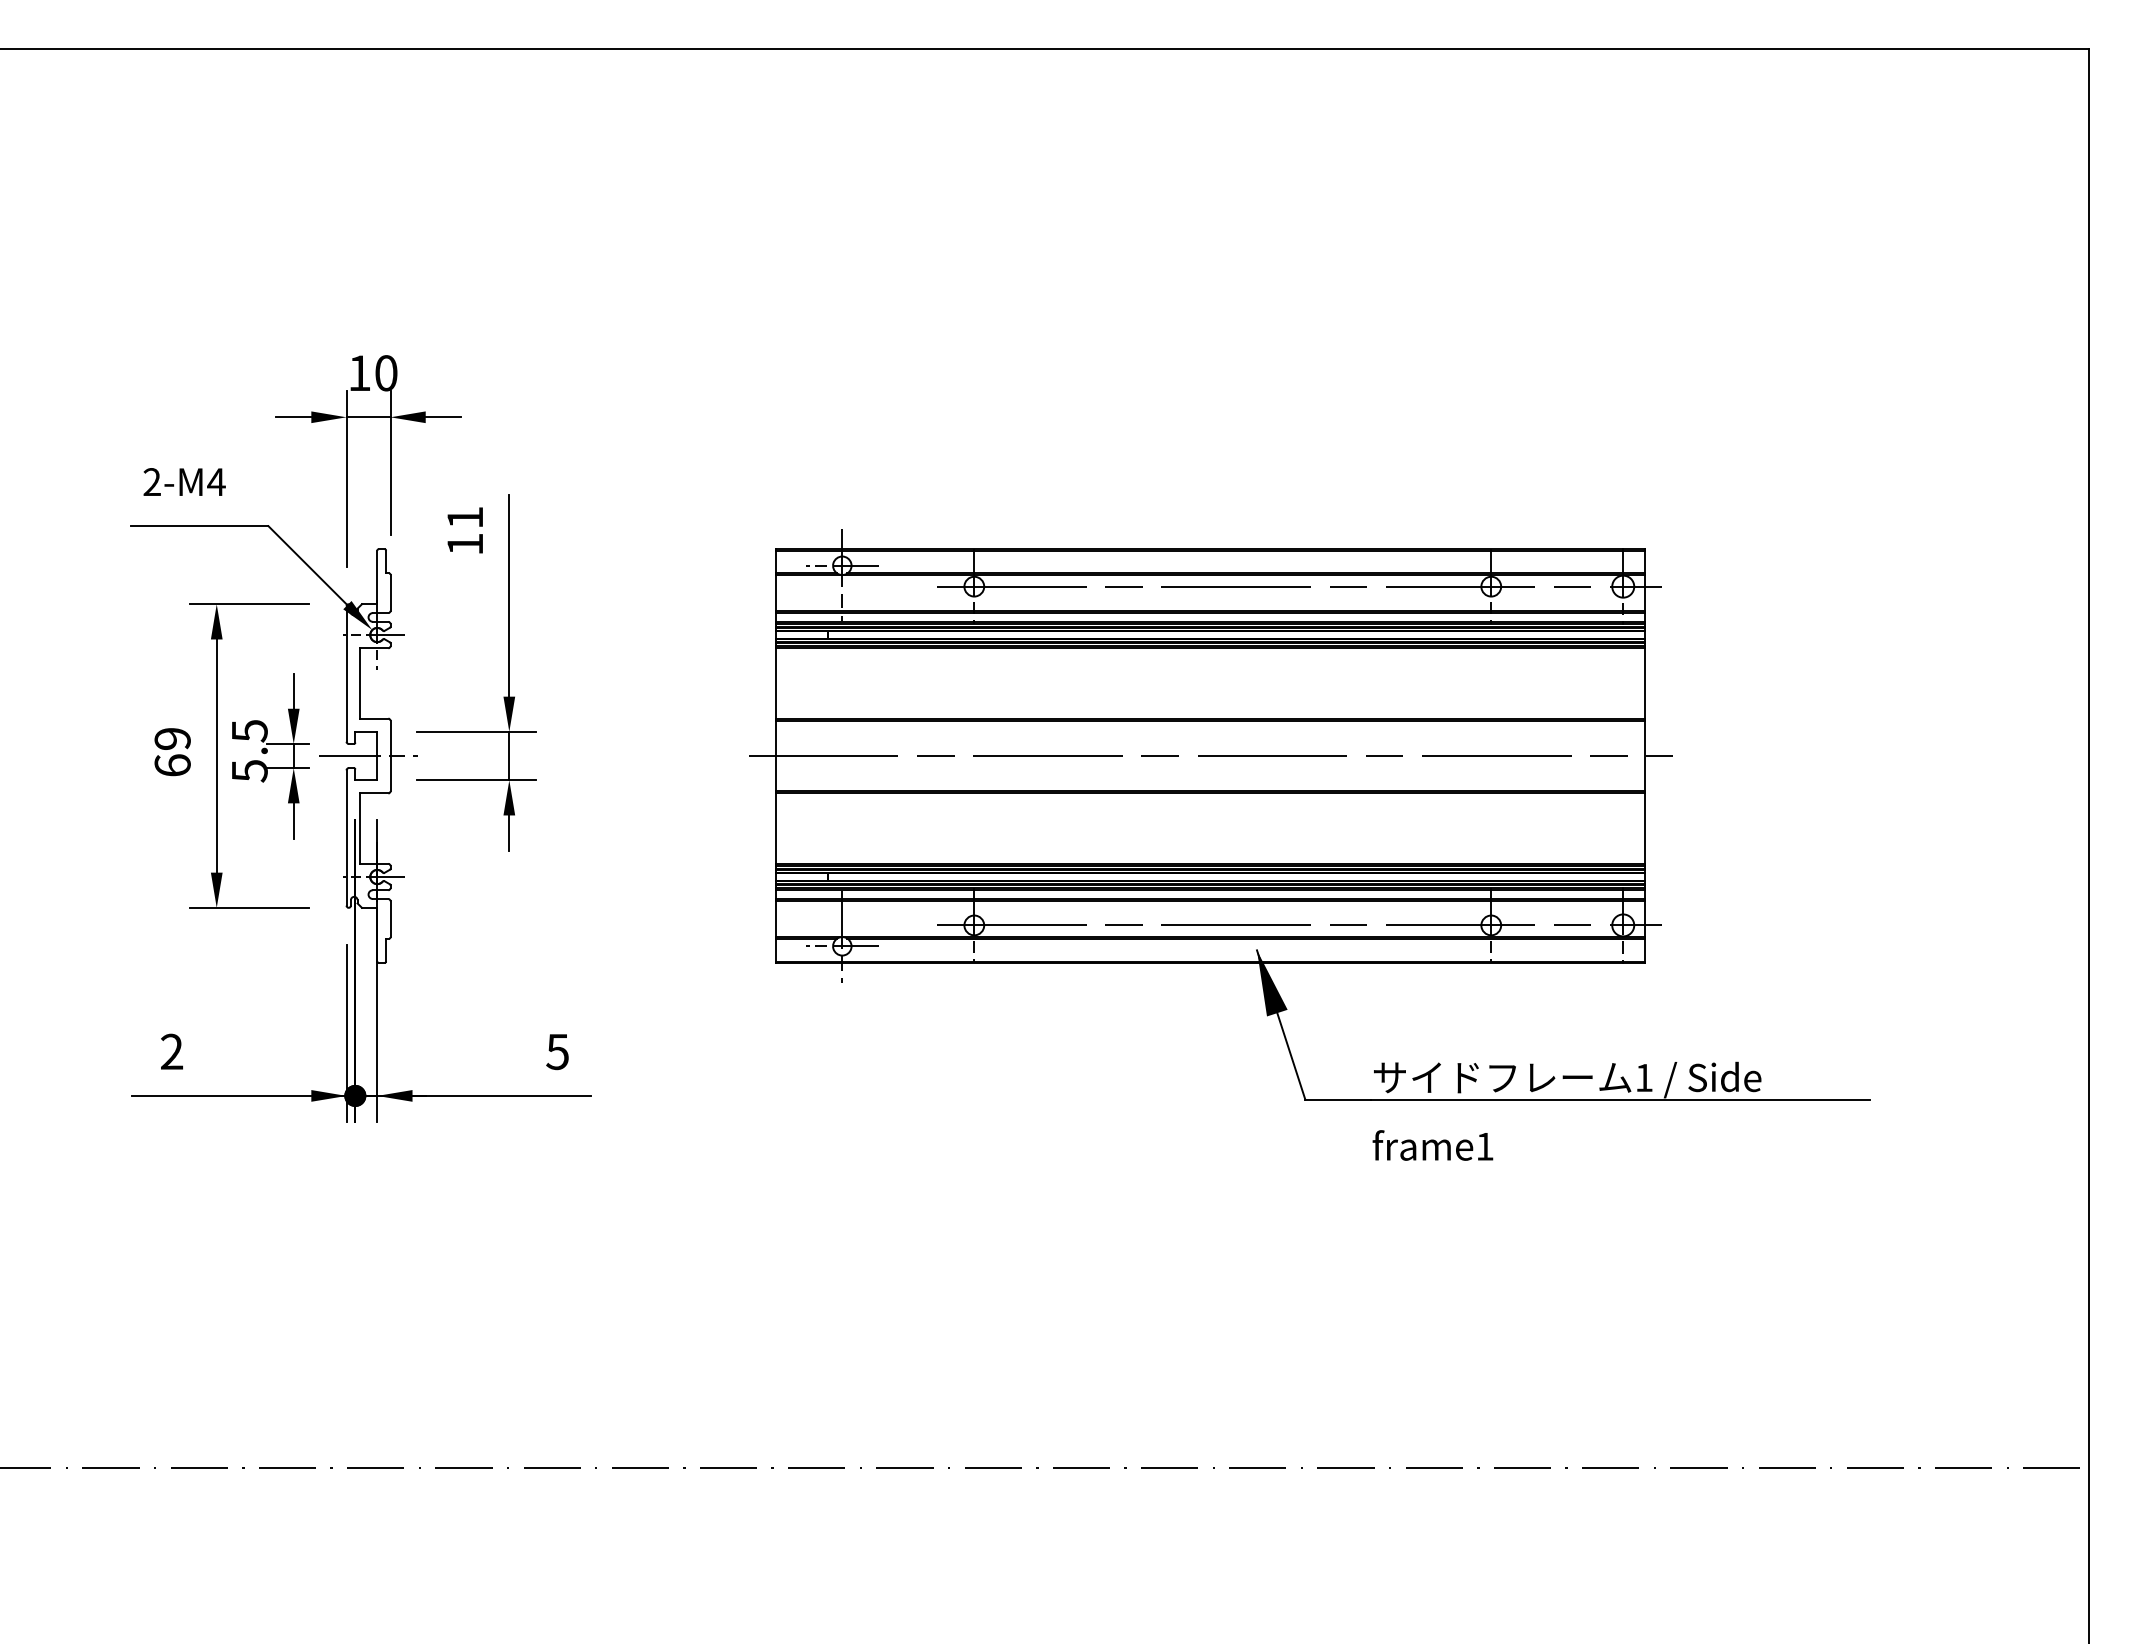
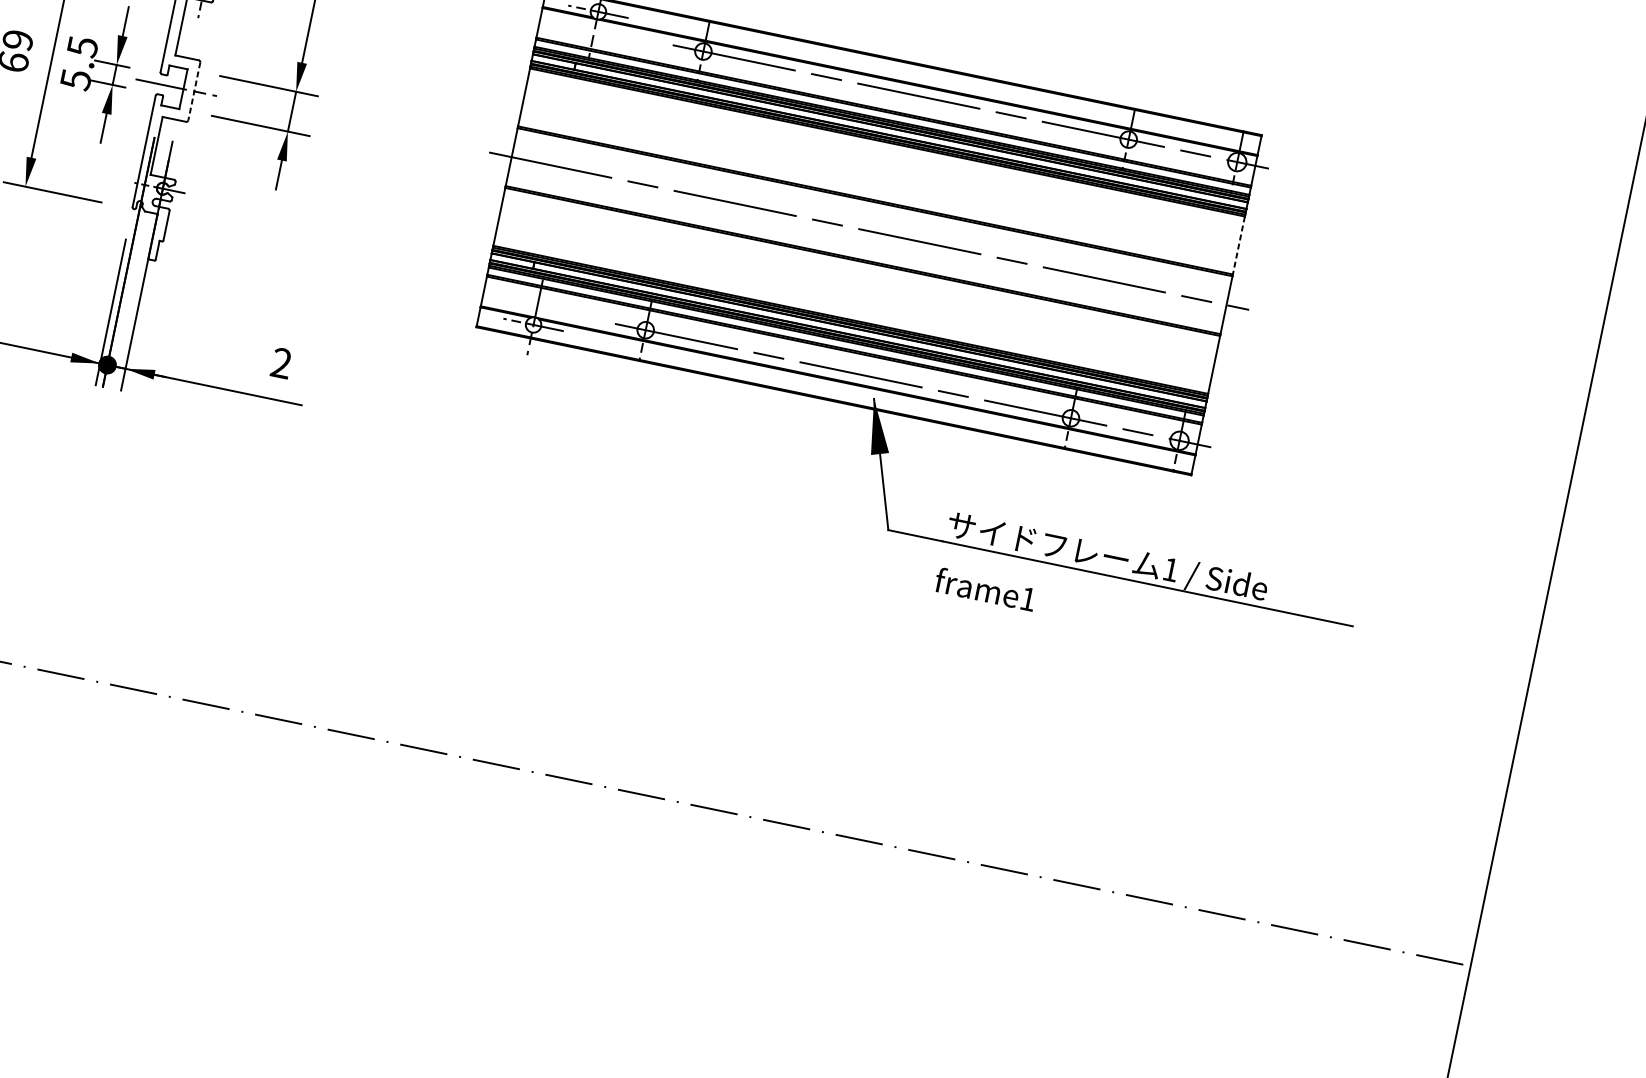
line: (1645, 683) -> (1239, 245), solid -> dashed
line: (390, 756) -> (194, 91), solid -> dashed
text: (557, 1051) -> (281, 362), 5 -> 2

